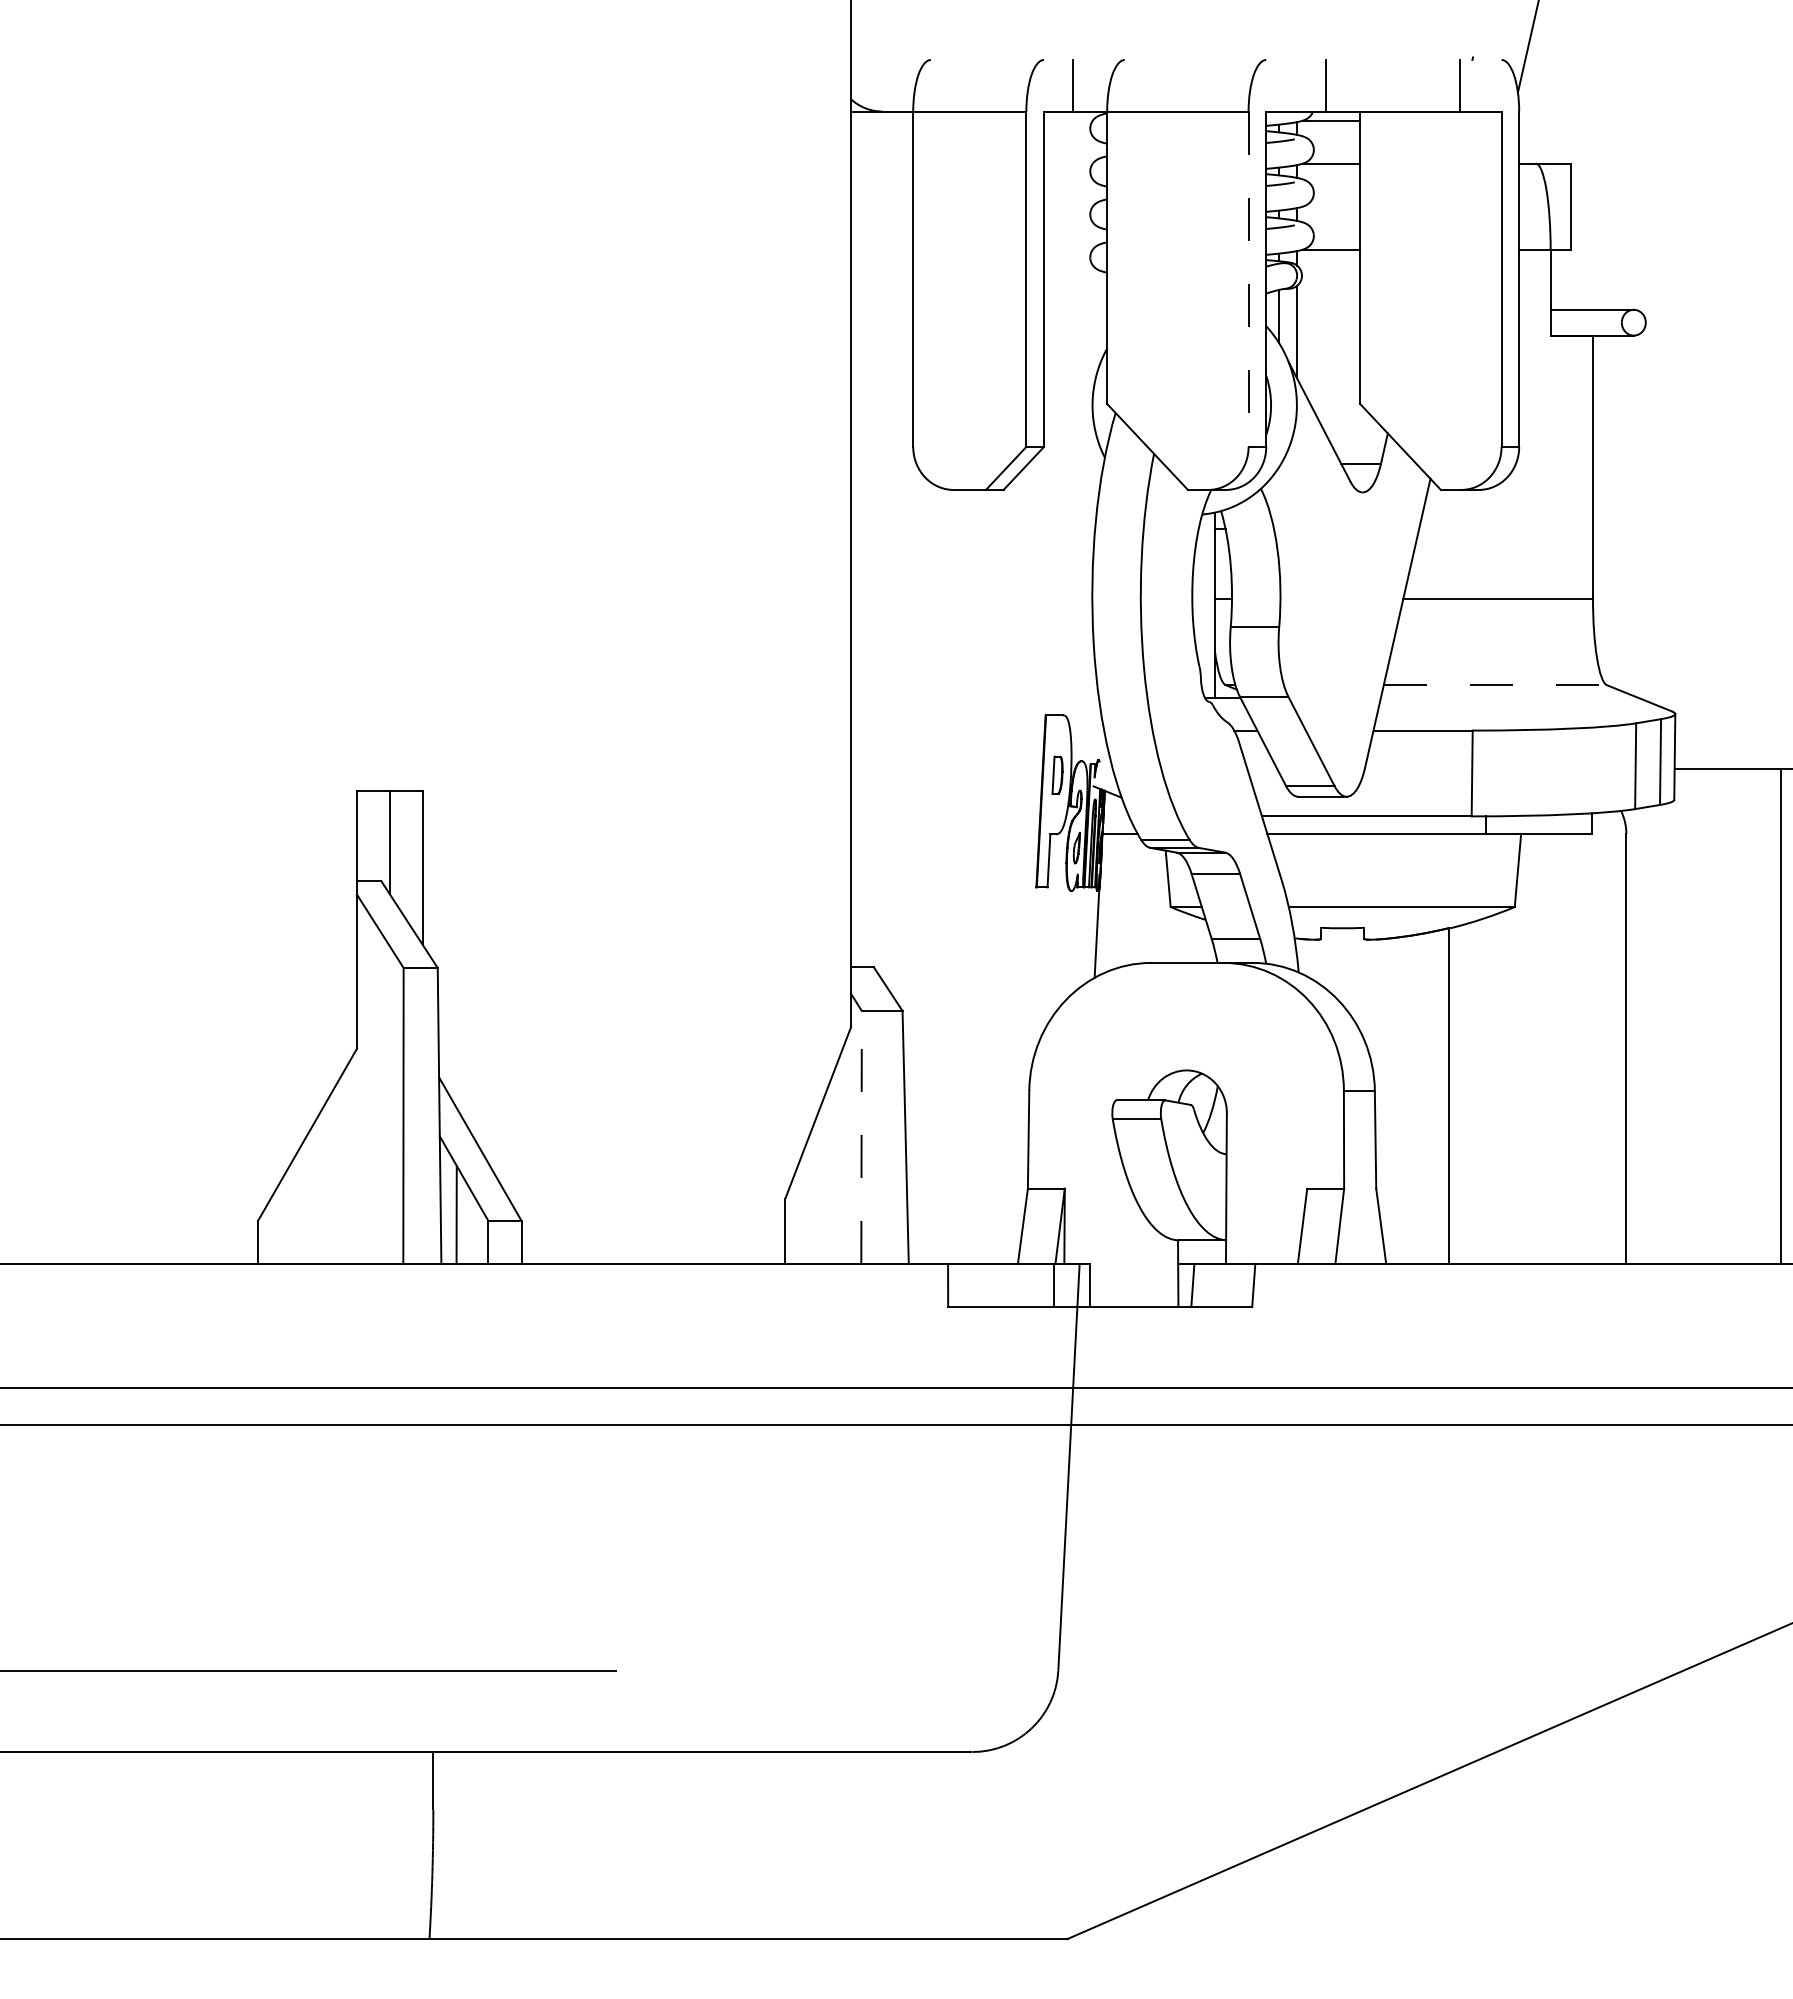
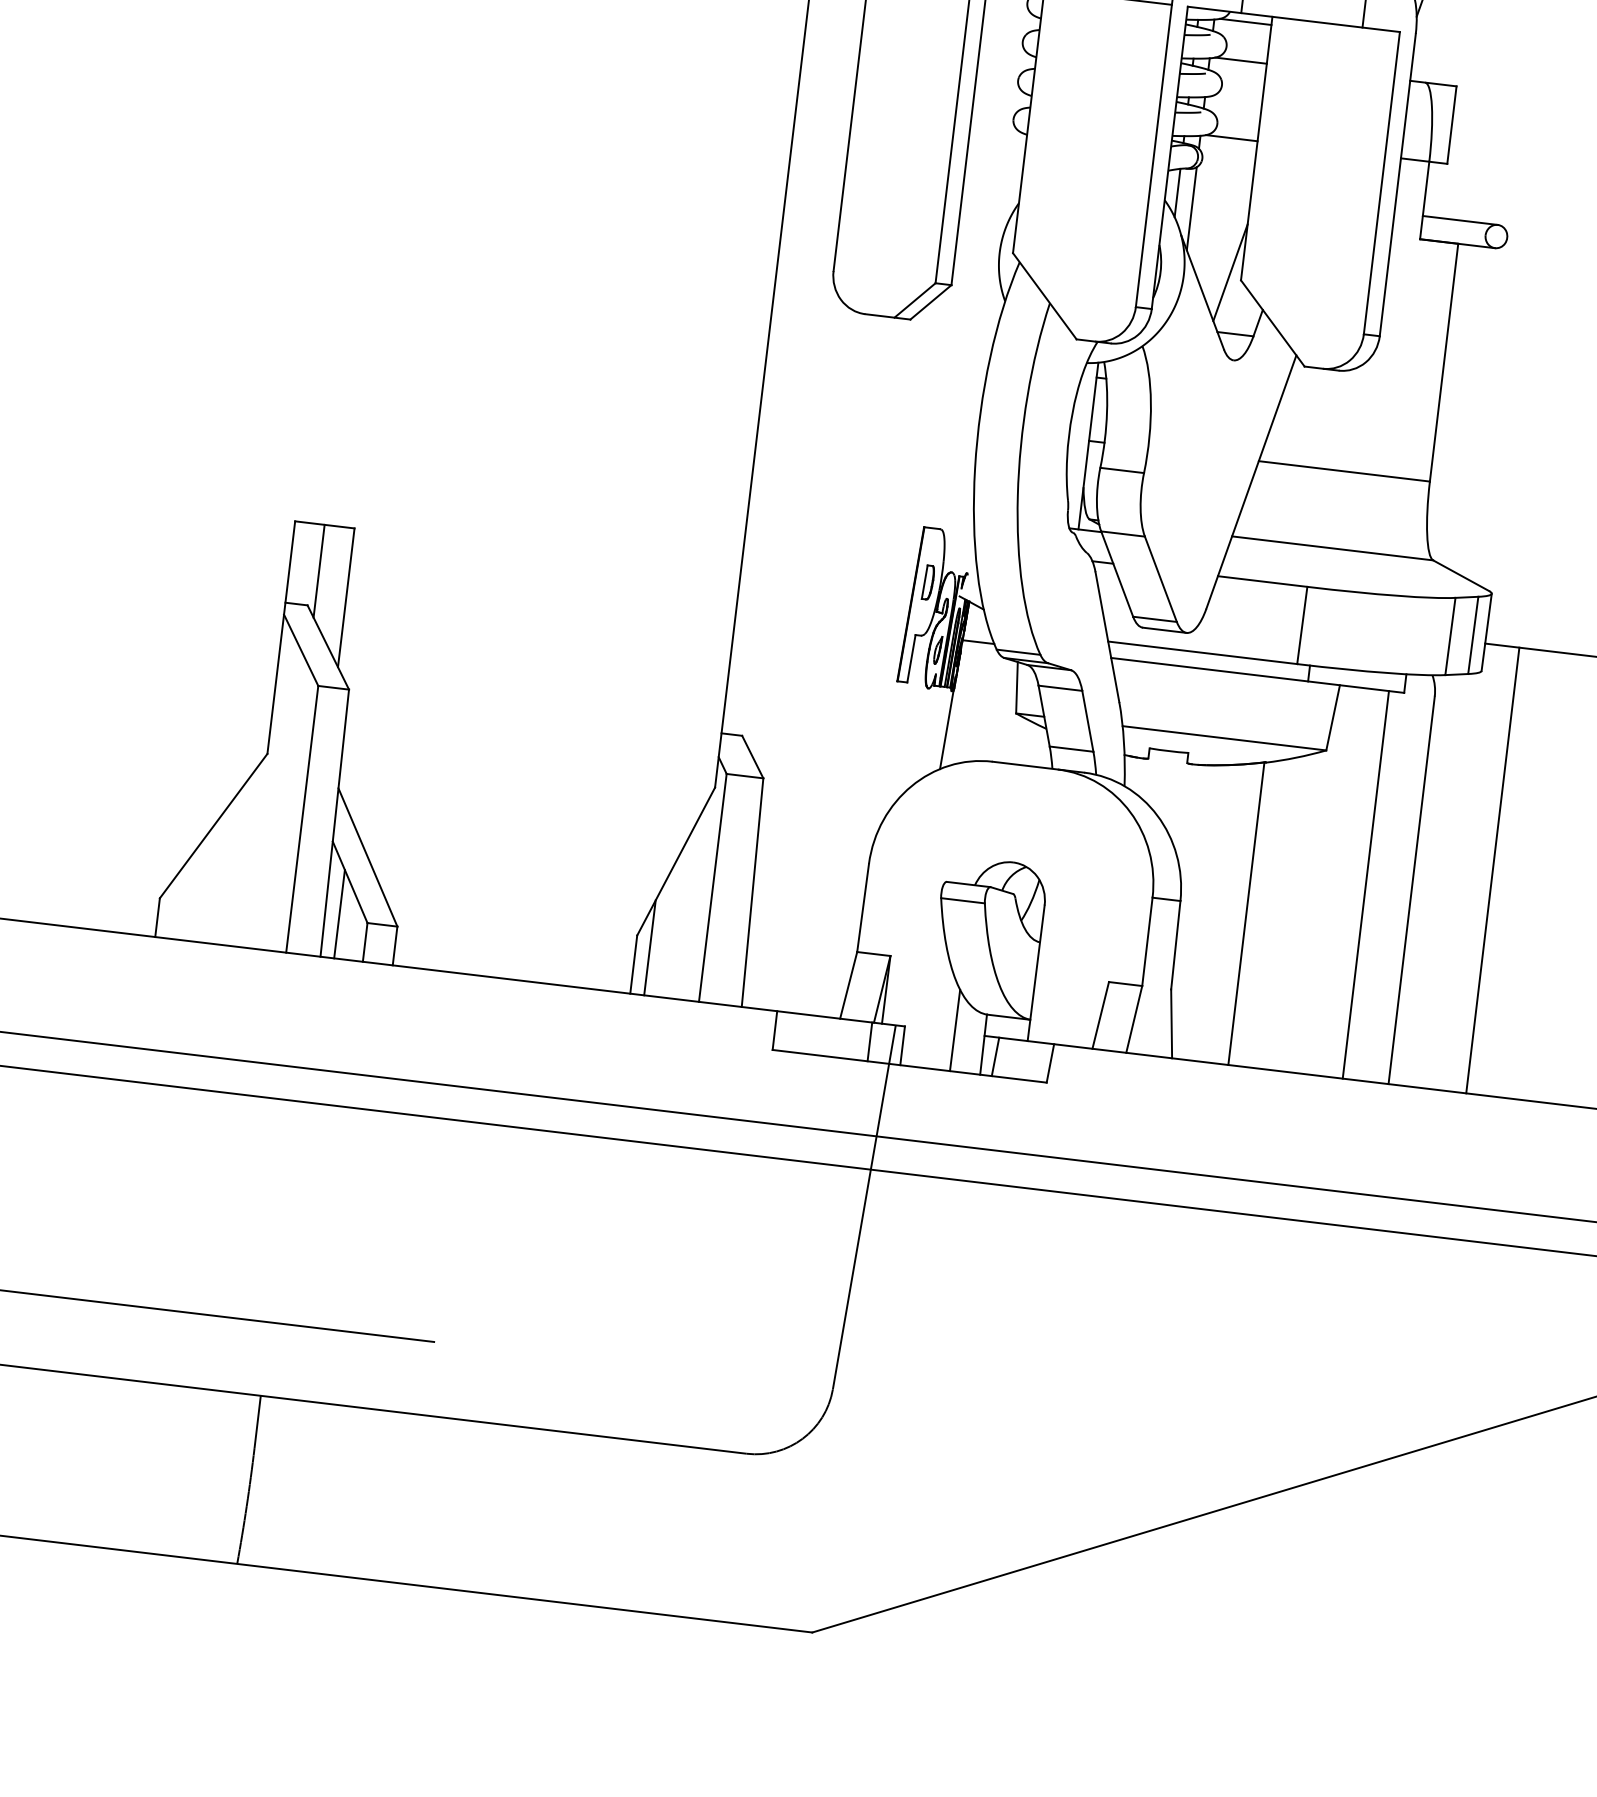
line: (1248, 279) -> (1153, 156), dashed -> solid
line: (1347, 396) -> (1230, 272), added
line: (1495, 685) -> (1332, 548), dashed -> solid
line: (1780, 1016) -> (1492, 870), moved
line: (1575, 1048) -> (1365, 884), added
line: (861, 1136) -> (712, 887), dashed -> solid
line: (800, 1210) -> (649, 947), added
line: (1144, 1261) -> (954, 1030), added

